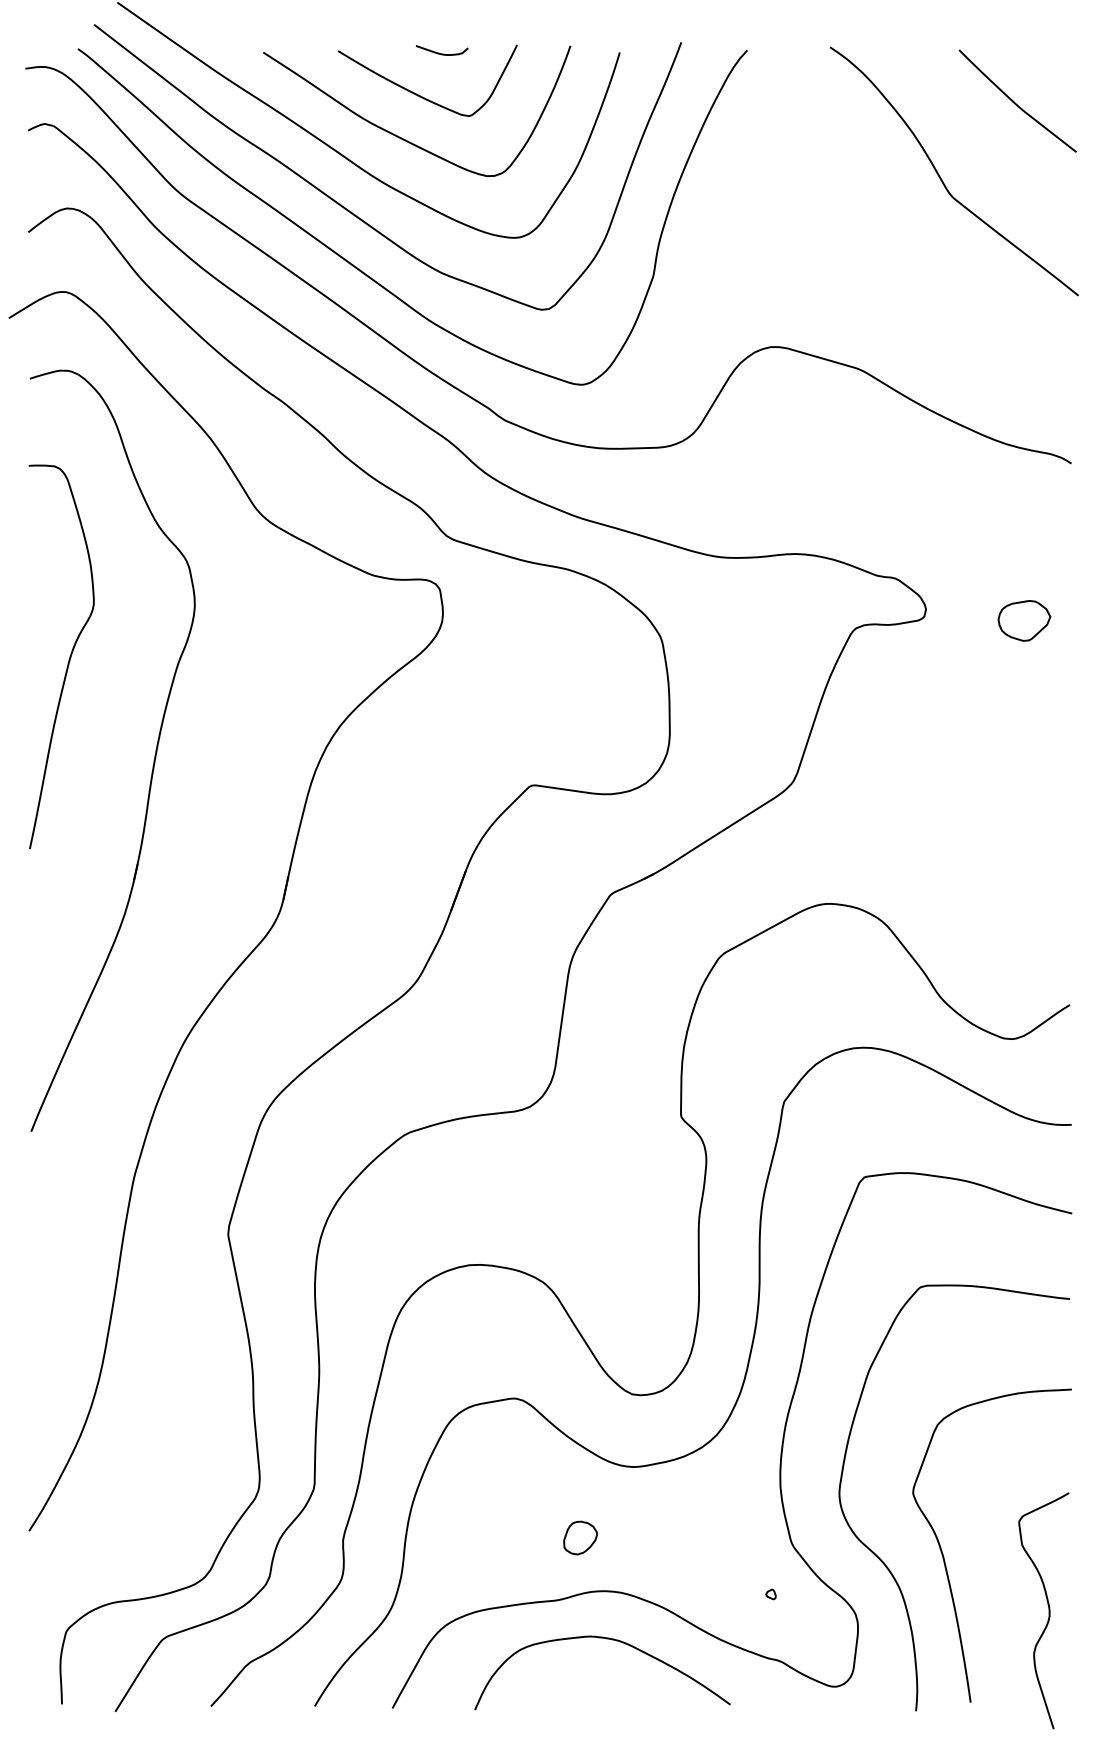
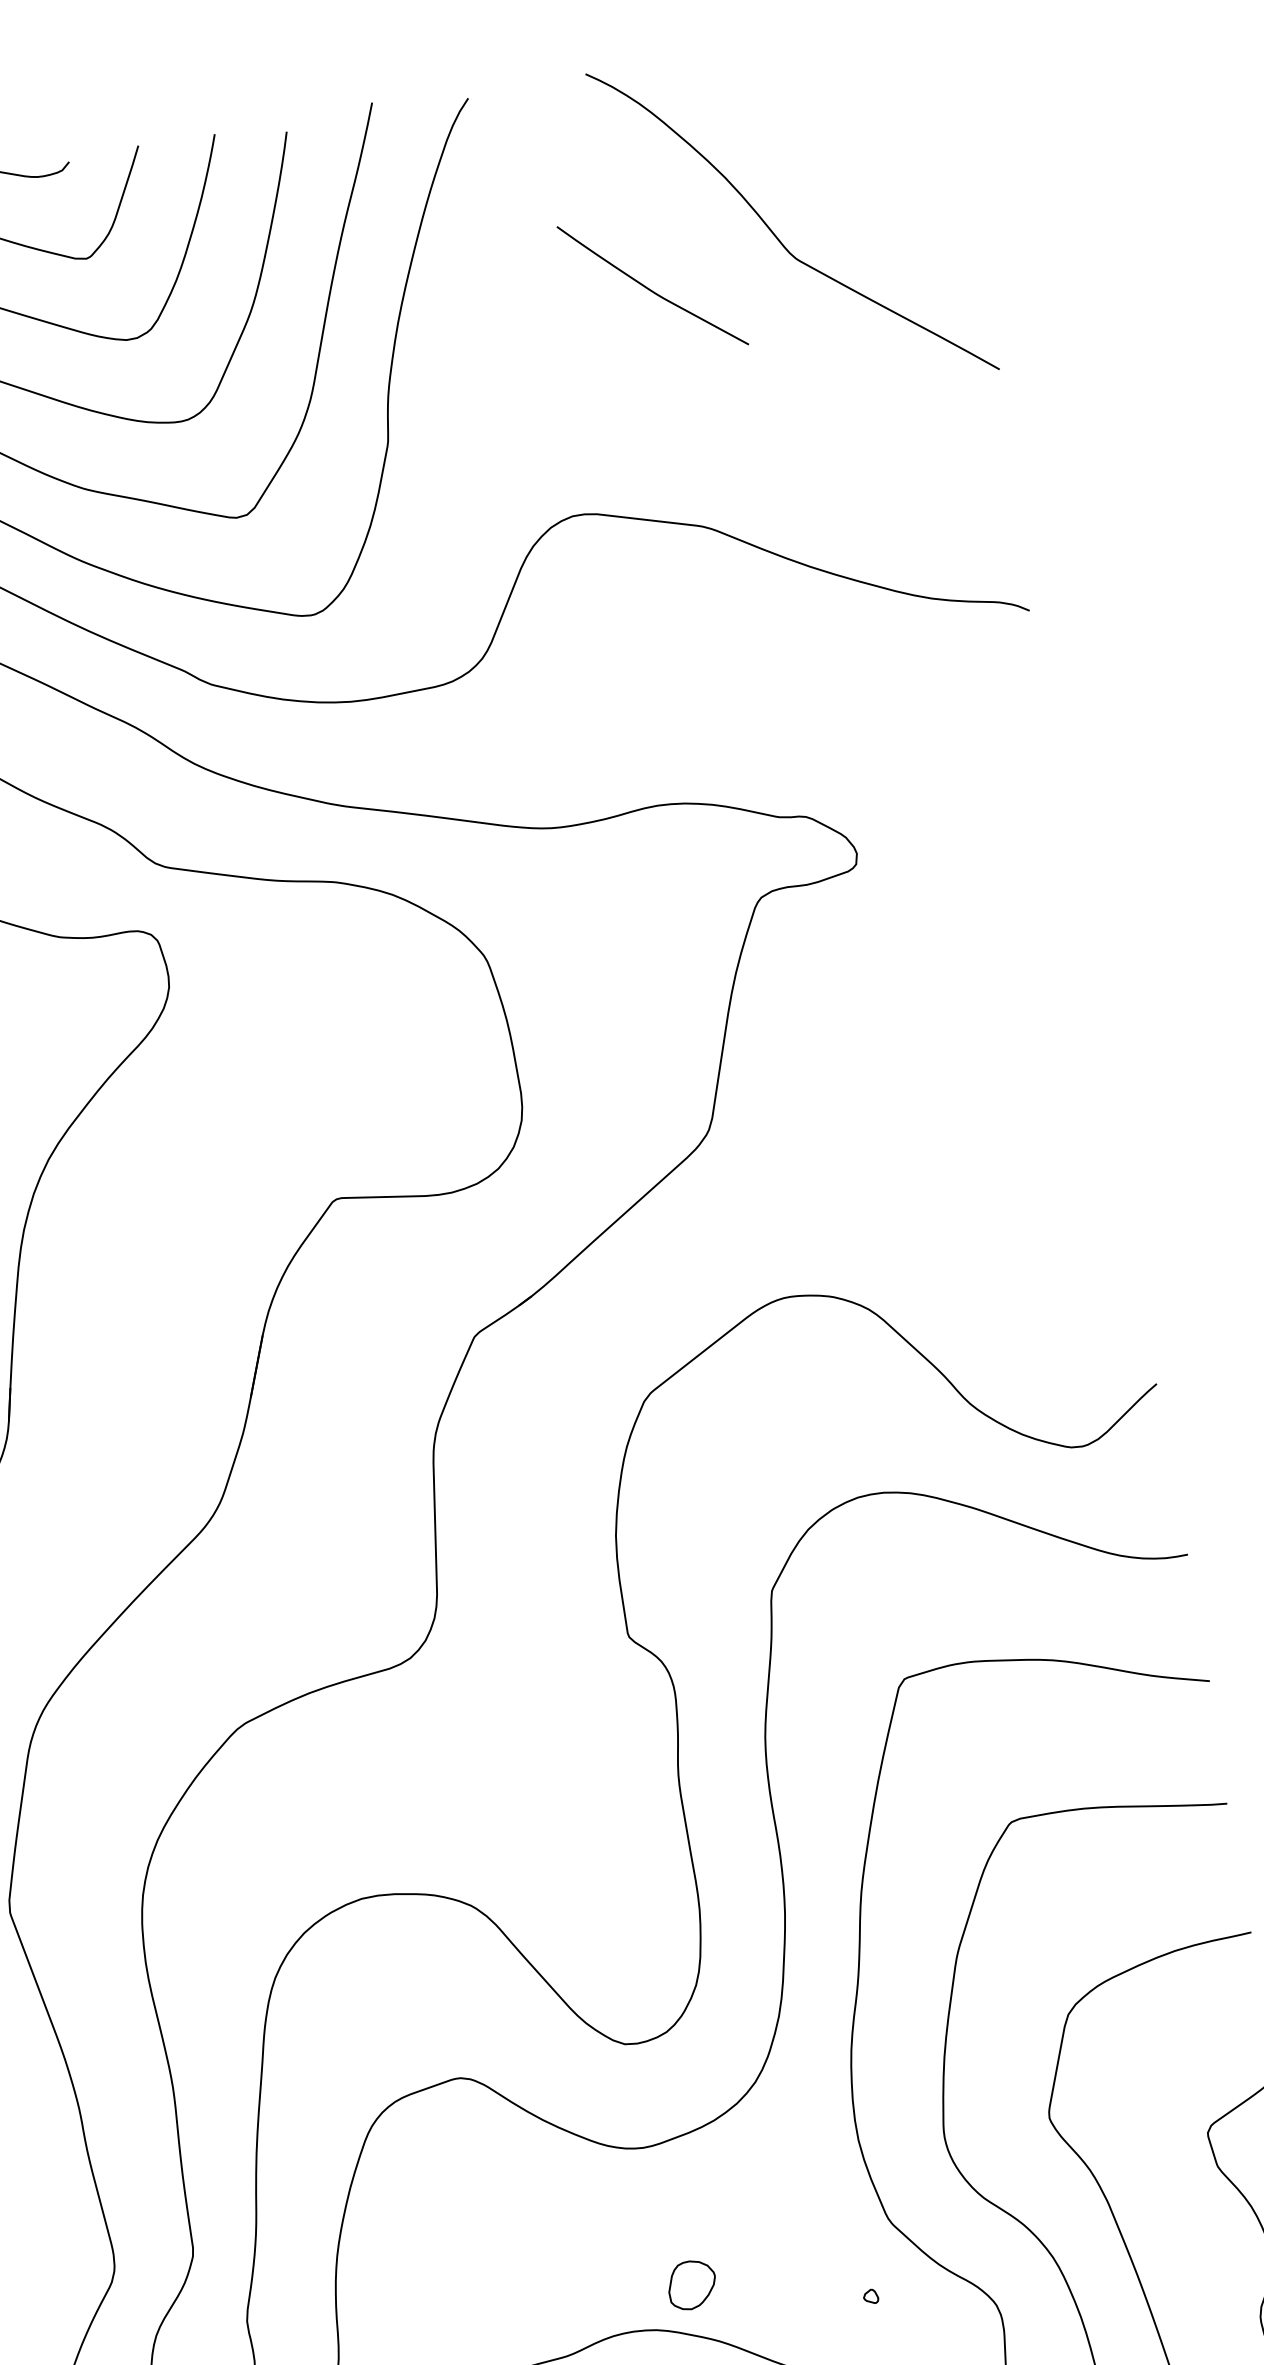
curve: (1015, 102) -> (649, 288), moved
part: (1024, 620) -> (1000, 845), removed
part: (580, 1537) -> (691, 2284), moved

